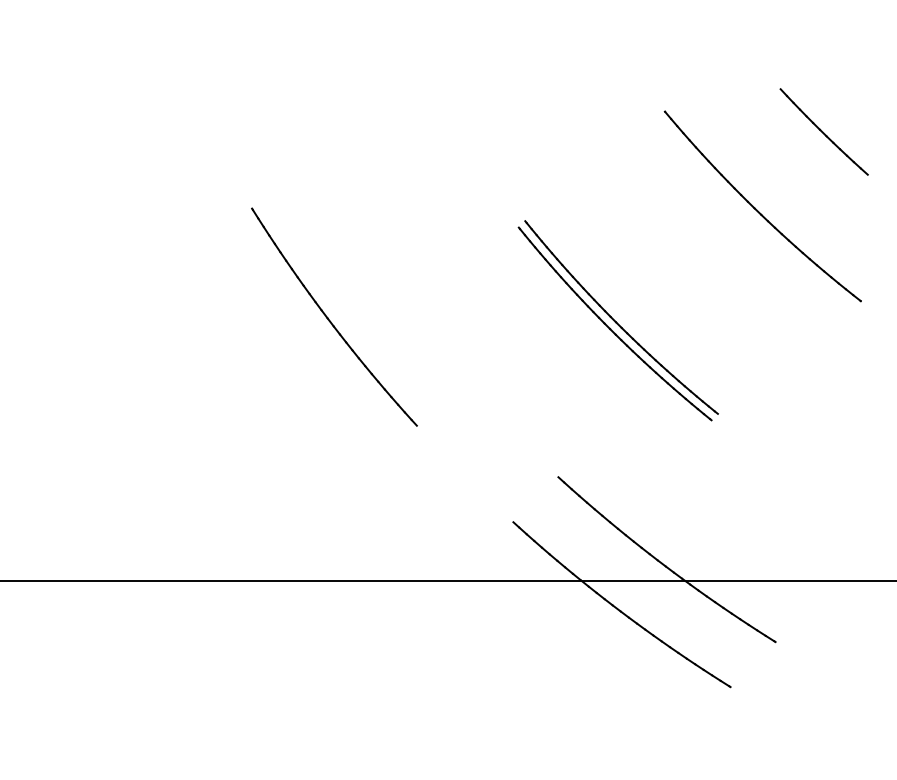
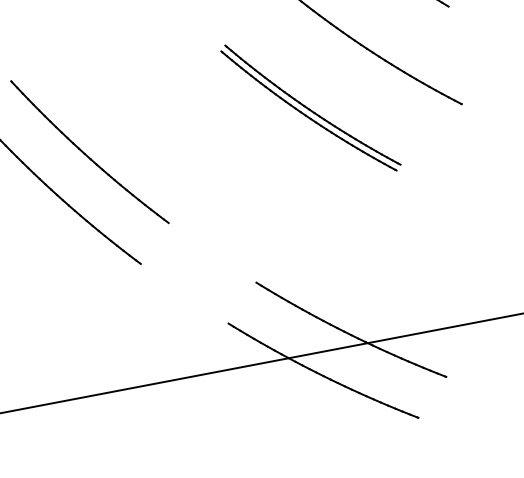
part: (379, 271) -> (89, 151), added
part: (617, 320) -> (310, 108), moved

